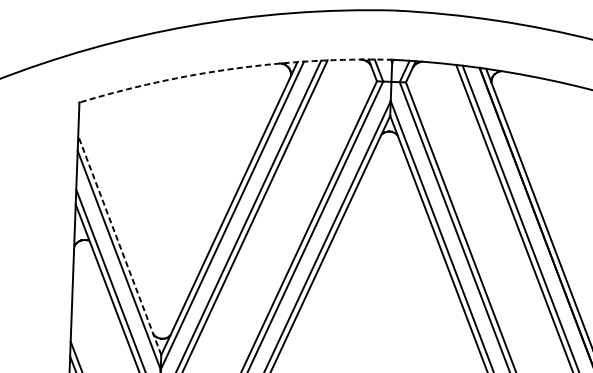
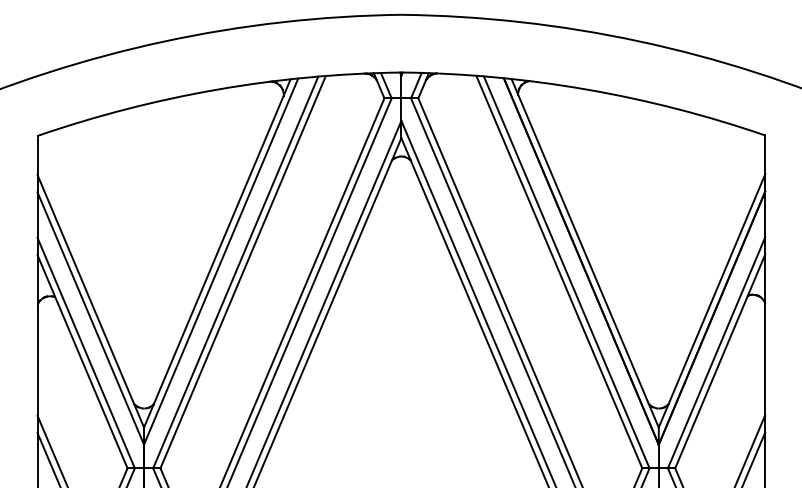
arc: (234, 68) -> (217, 89), dashed -> solid
line: (119, 245) -> (90, 301), dashed -> solid

